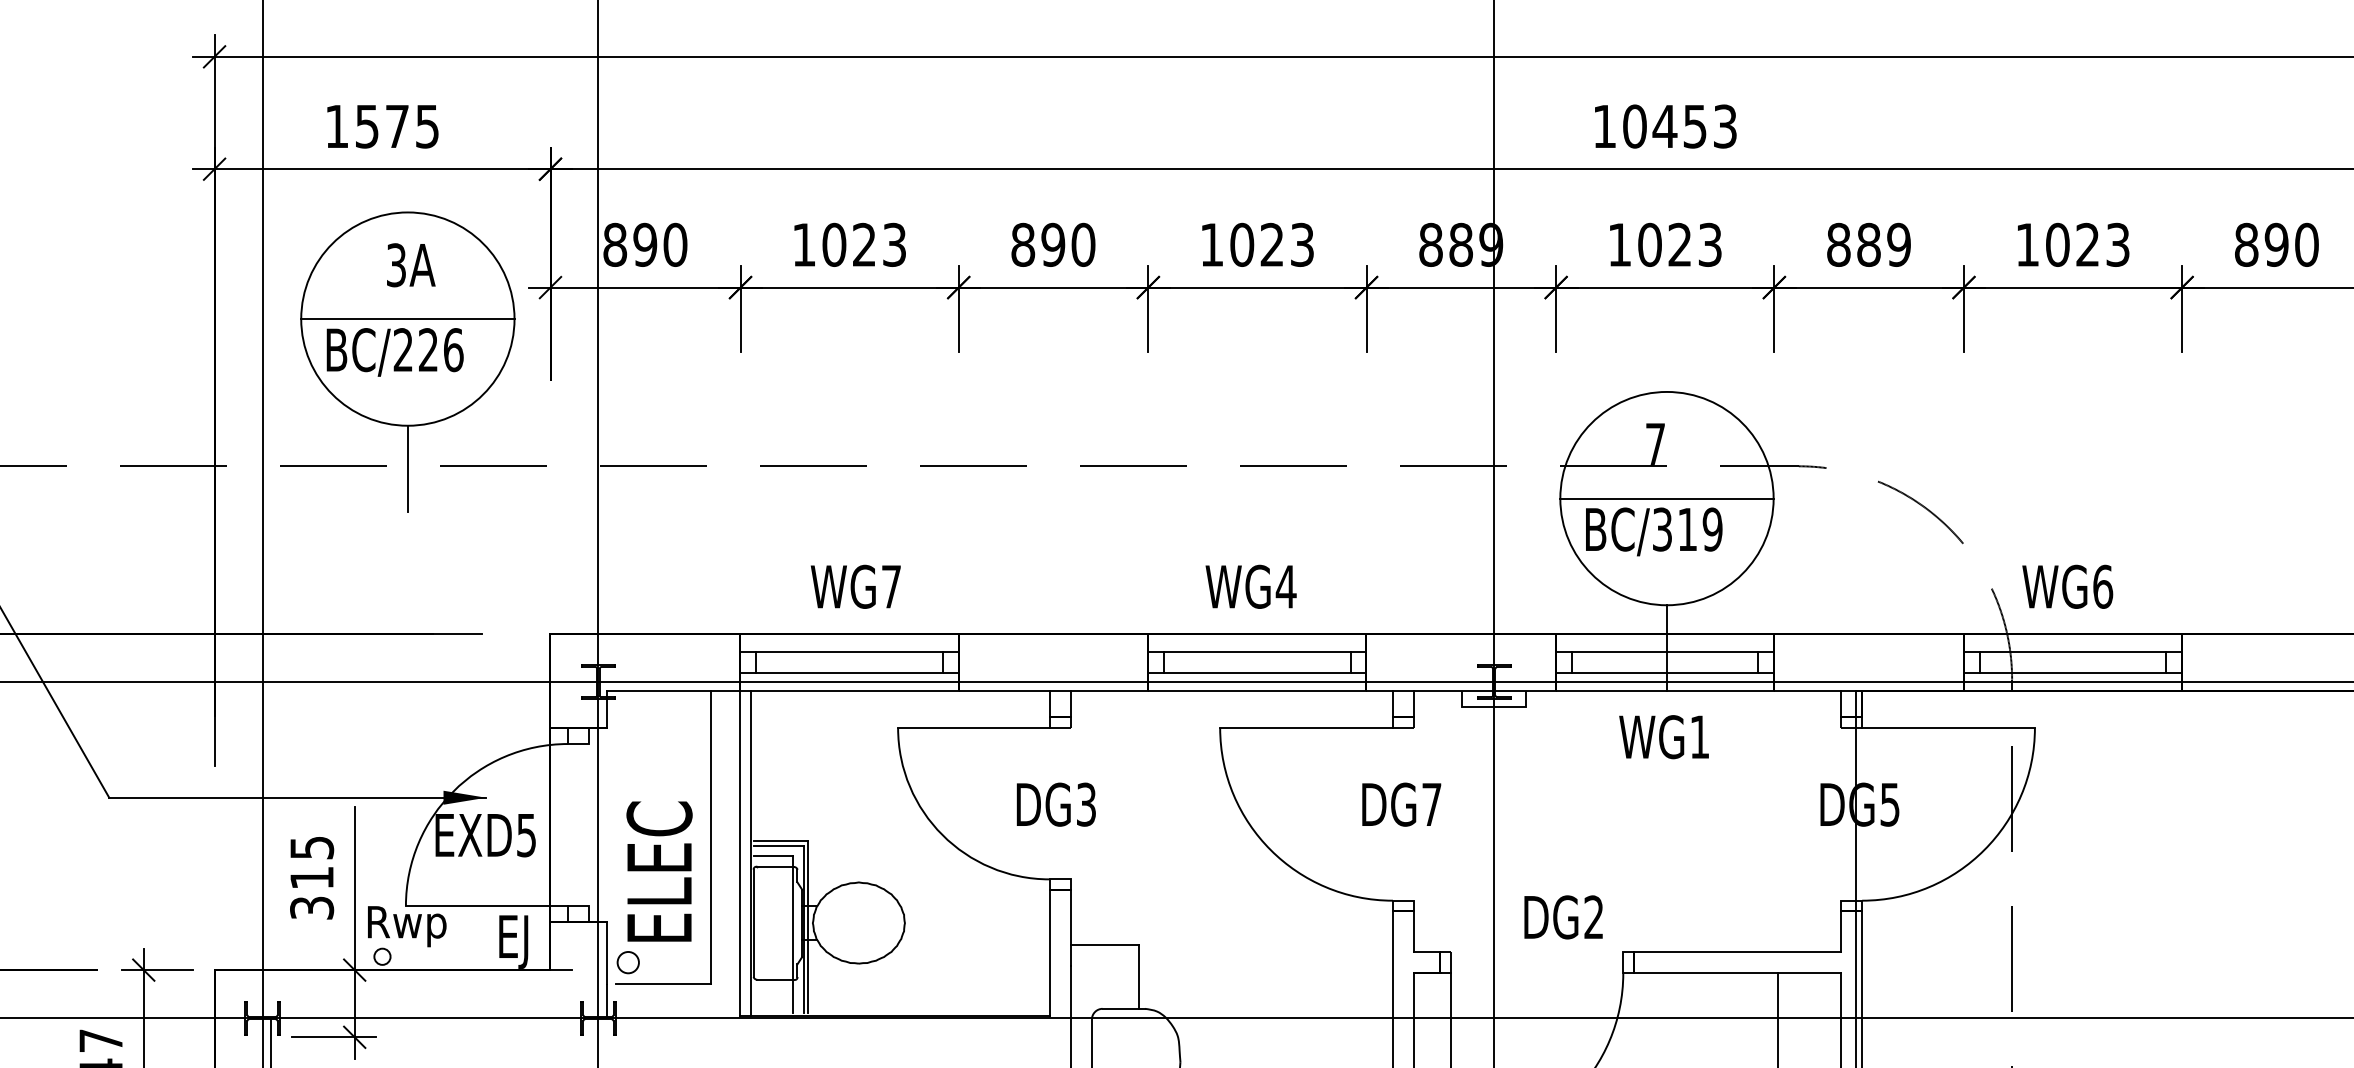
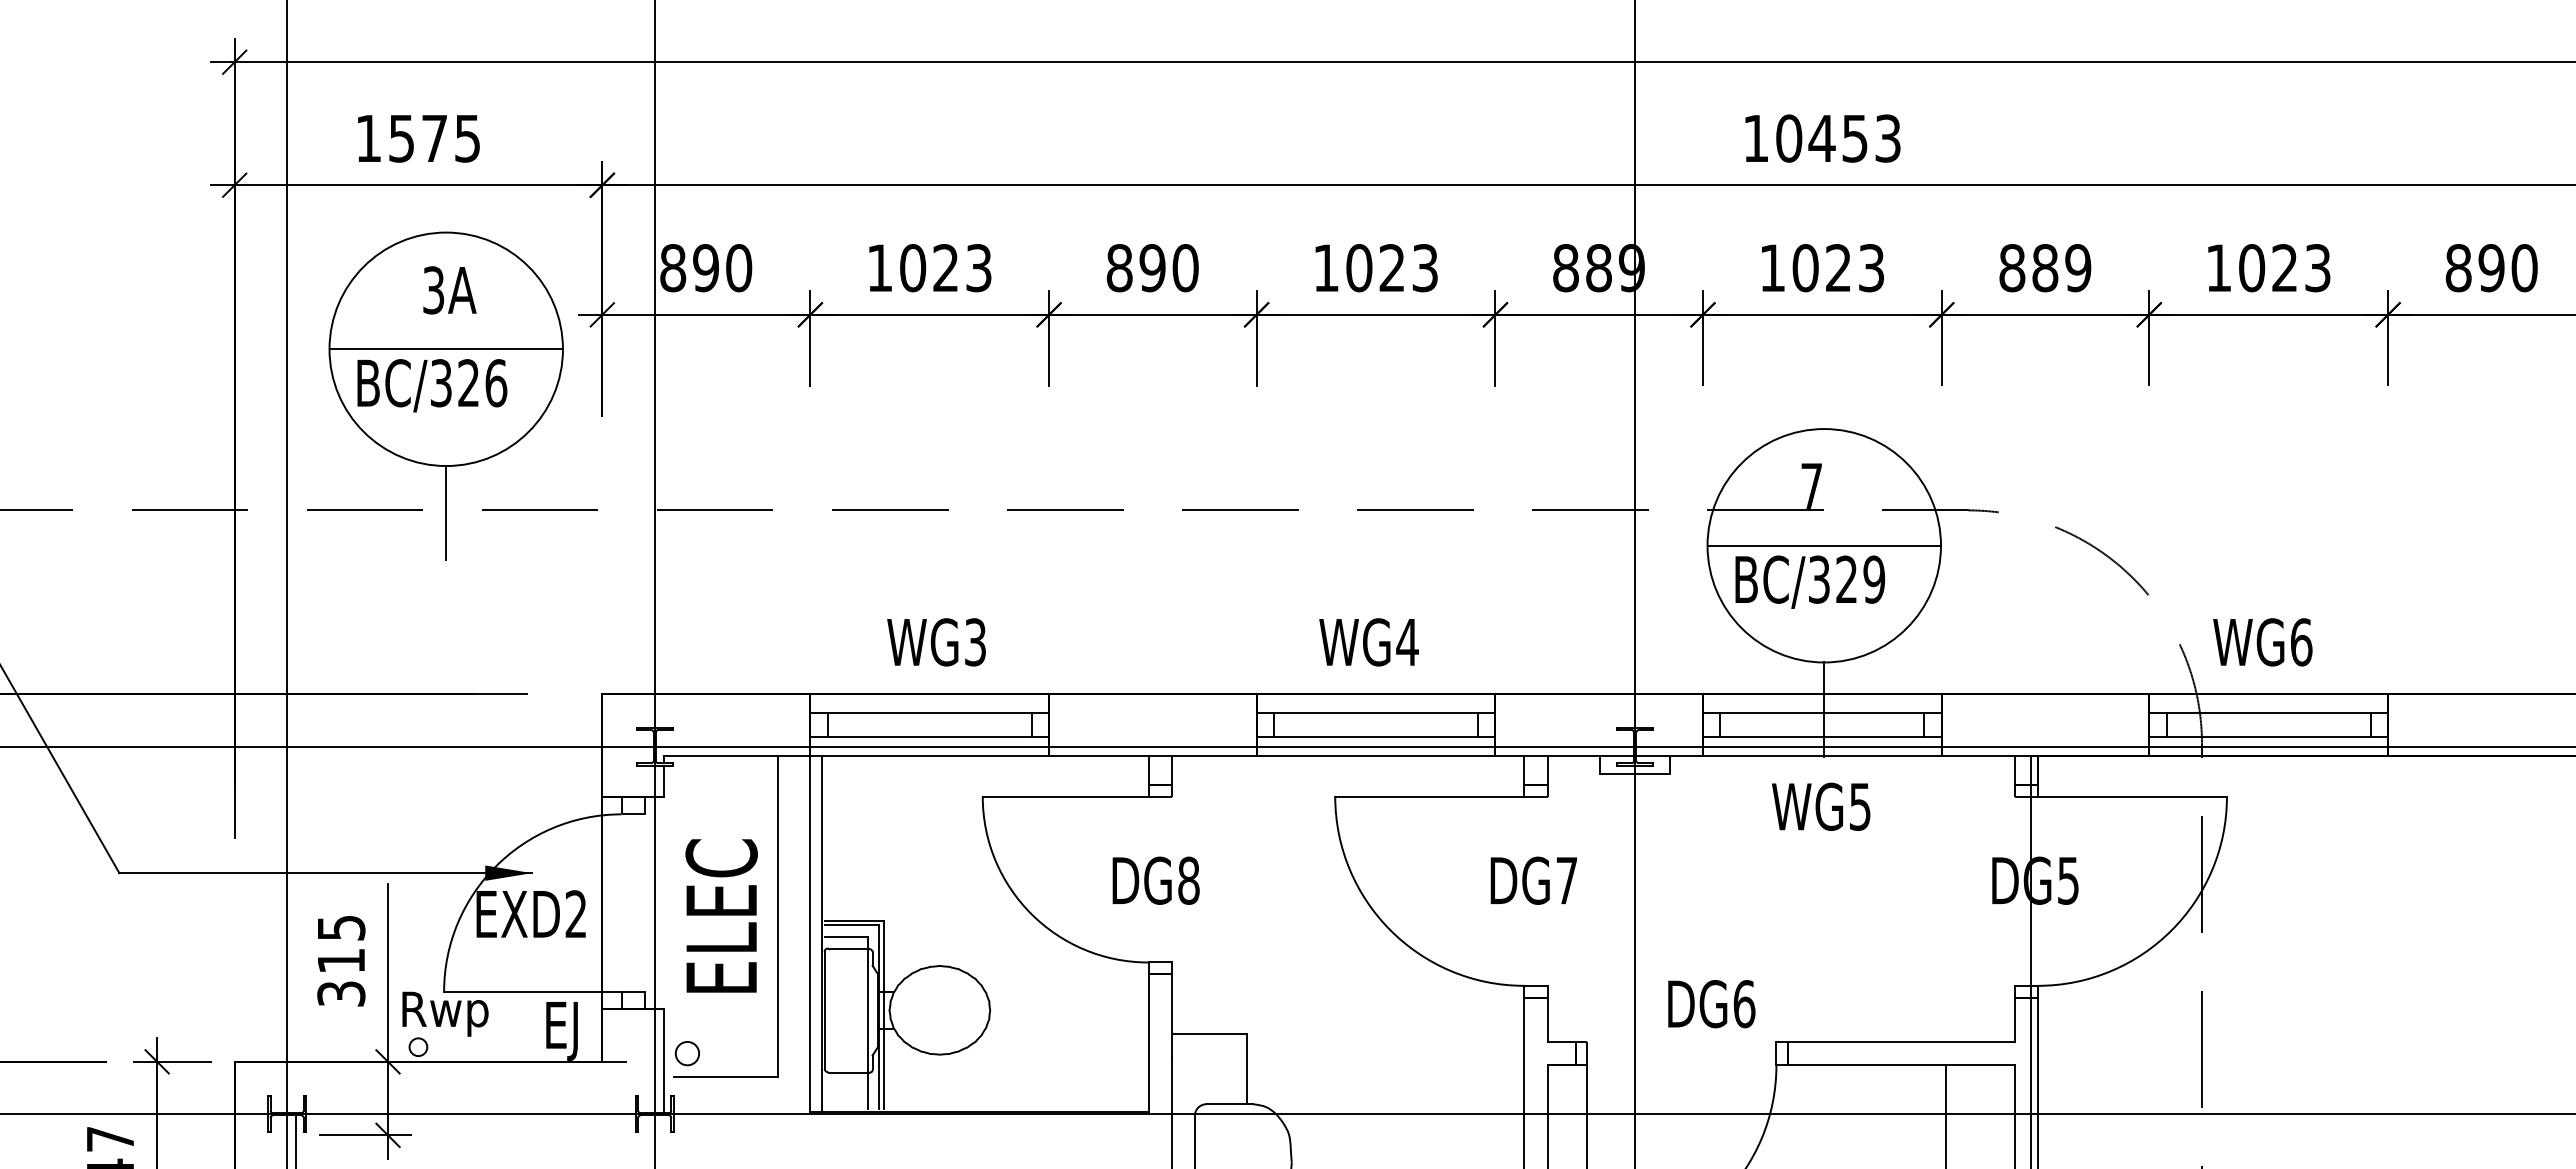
text: (402, 350) -> (440, 383), BC/226 -> BC/326
text: (1687, 528) -> (1846, 578), BC/319 -> BC/329
text: (891, 586) -> (975, 642), WG7 -> WG3
text: (1700, 736) -> (1860, 806), WG1 -> WG5
text: (1086, 804) -> (1188, 880), DG3 -> DG8
text: (525, 835) -> (575, 914), EXD5 -> EXD2
text: (659, 871) -> (721, 915), moved
text: (1594, 917) -> (1744, 1004), DG2 -> DG6

